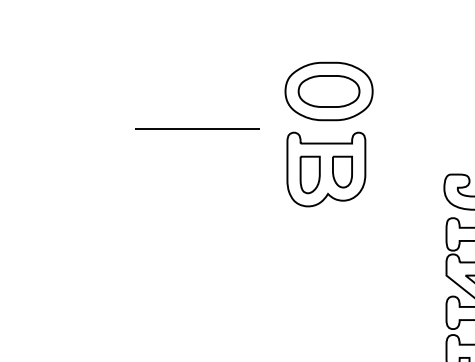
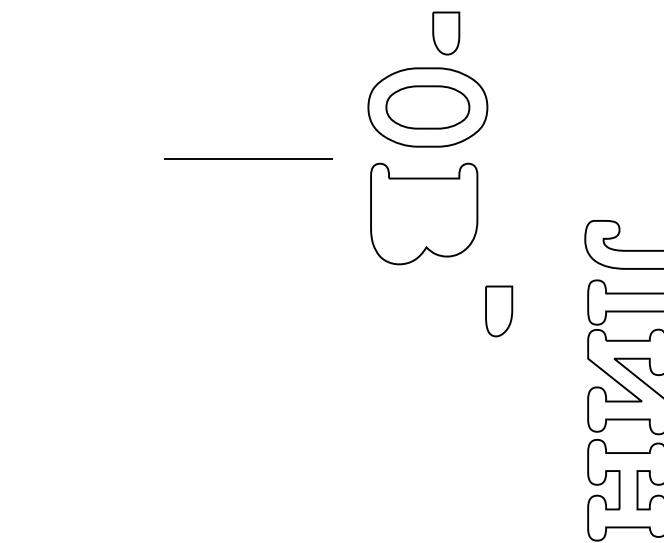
part: (342, 172) -> (446, 33), moved
part: (310, 175) -> (499, 311), moved

